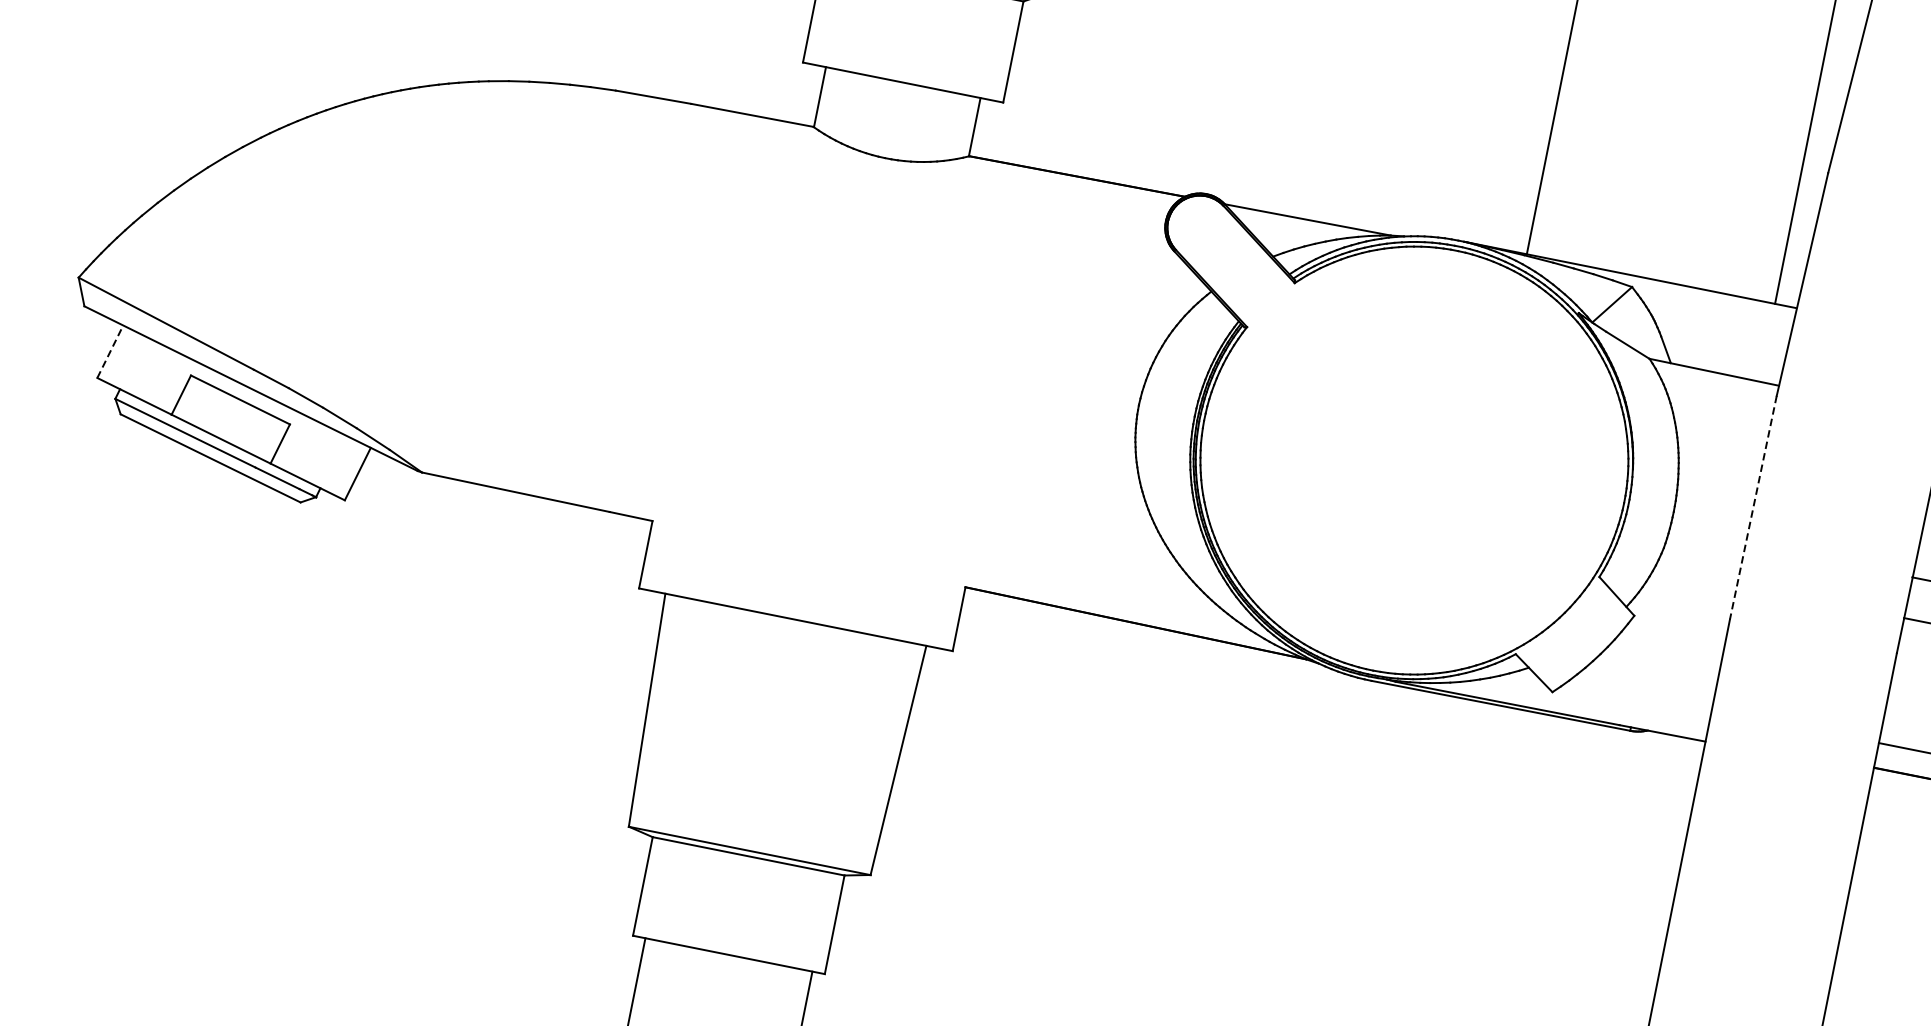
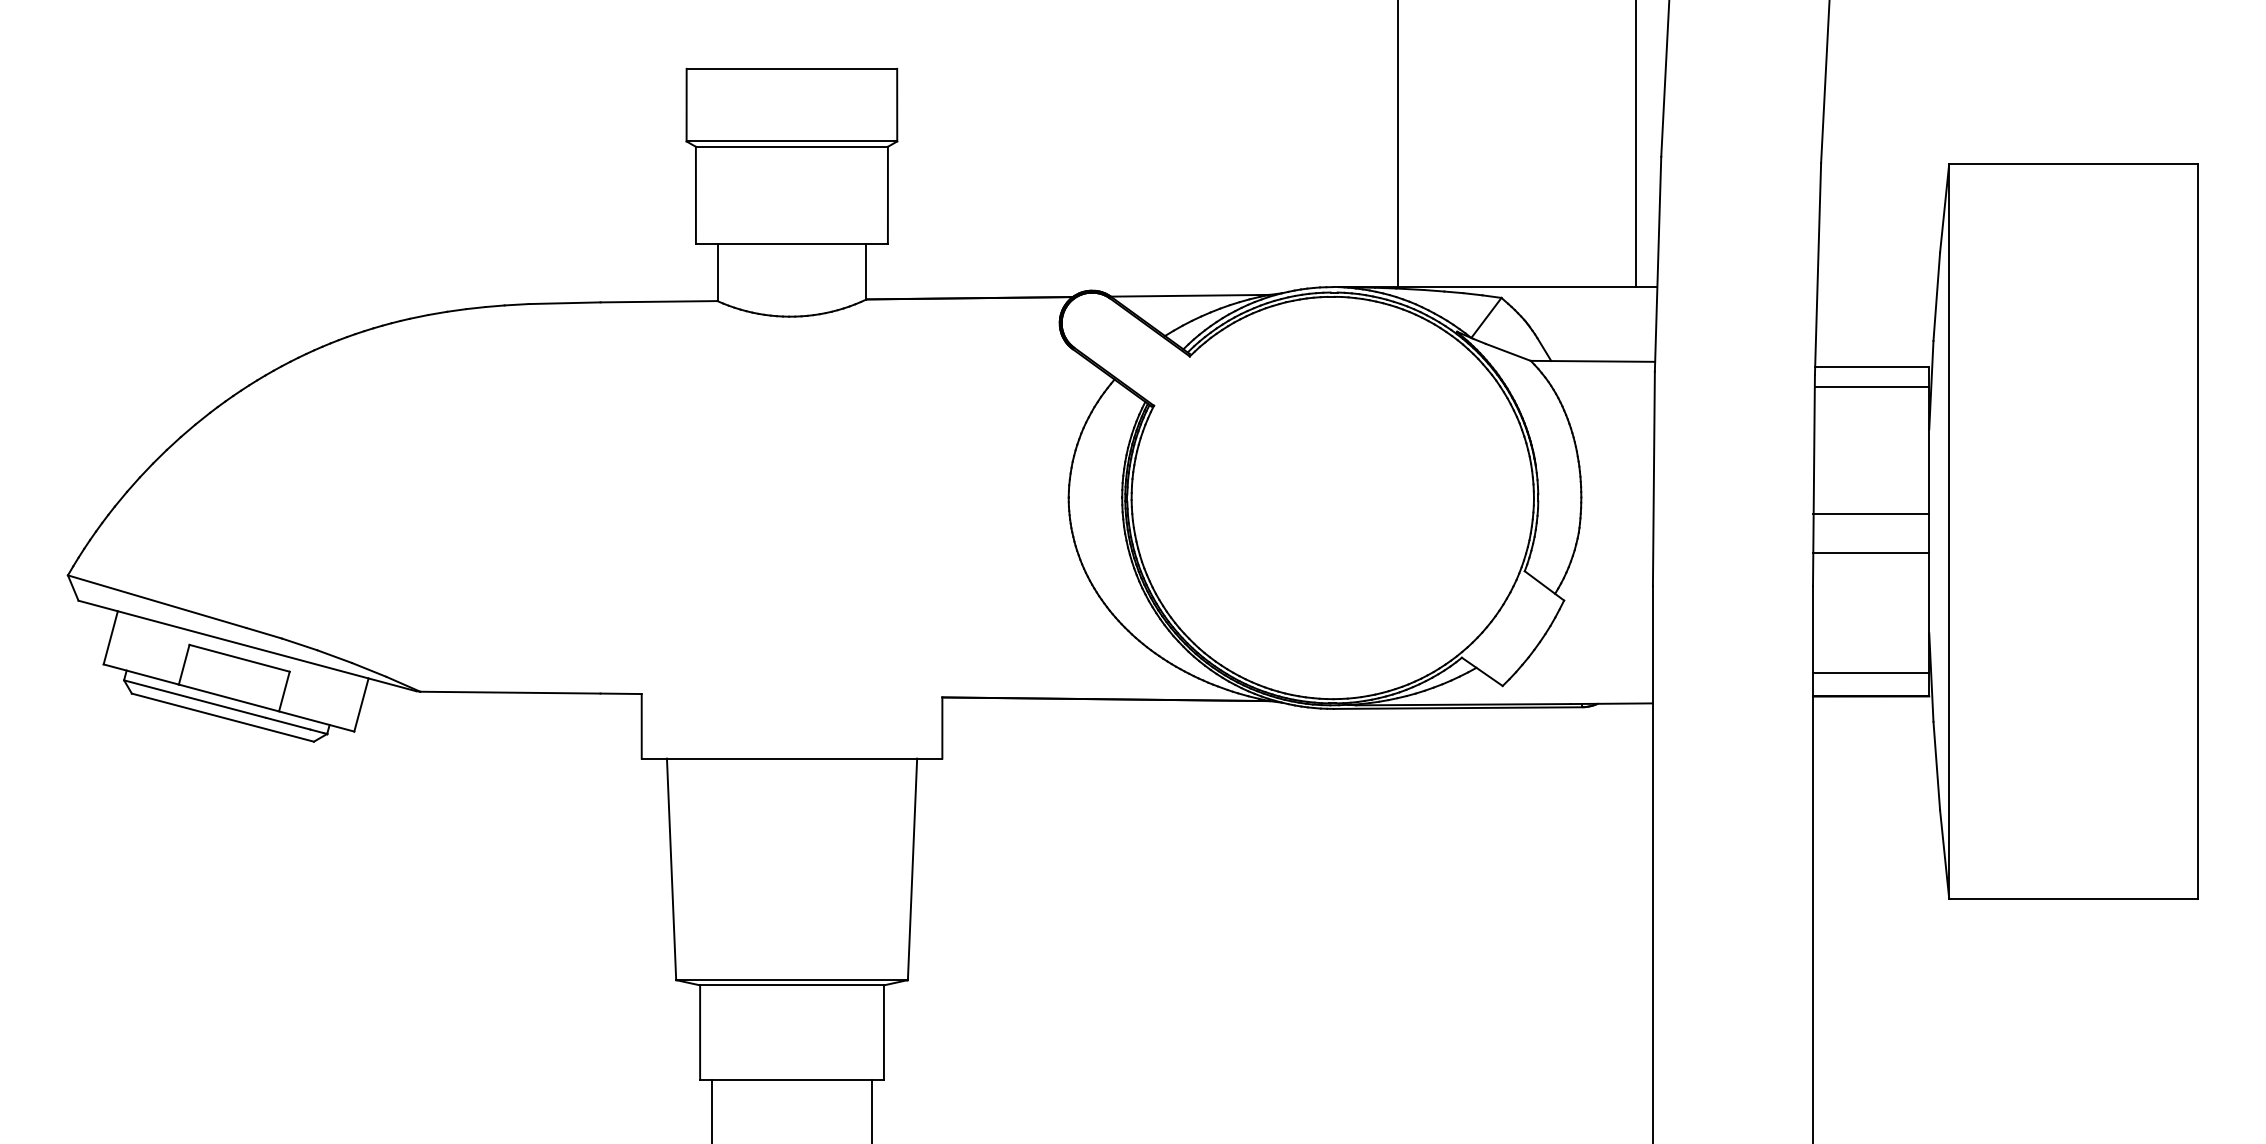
line: (110, 351) -> (110, 637), dashed -> solid
line: (1752, 508) -> (1653, 479), dashed -> solid

